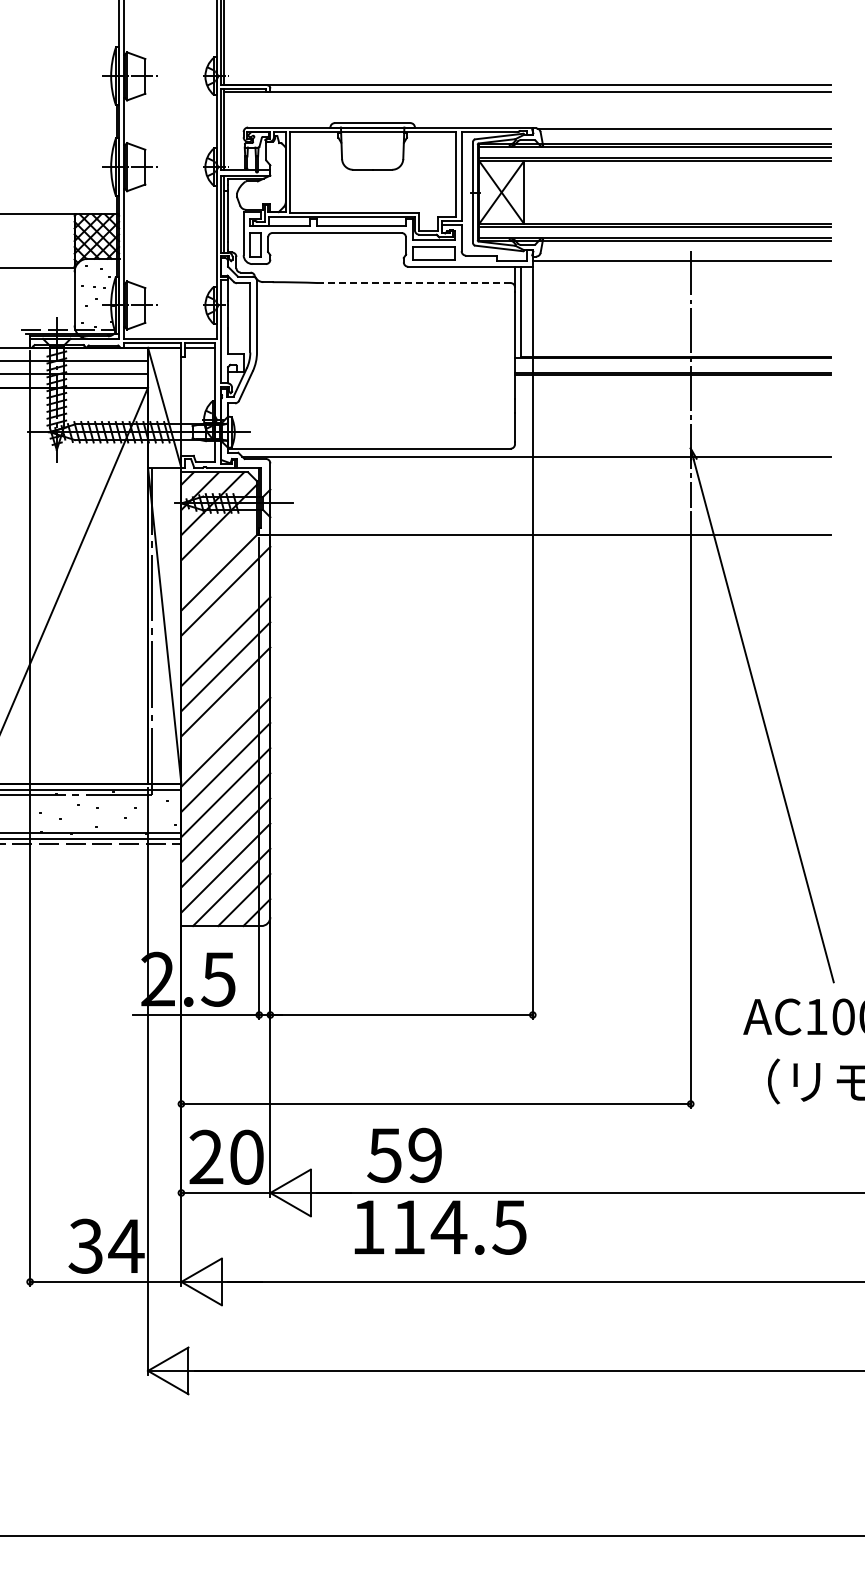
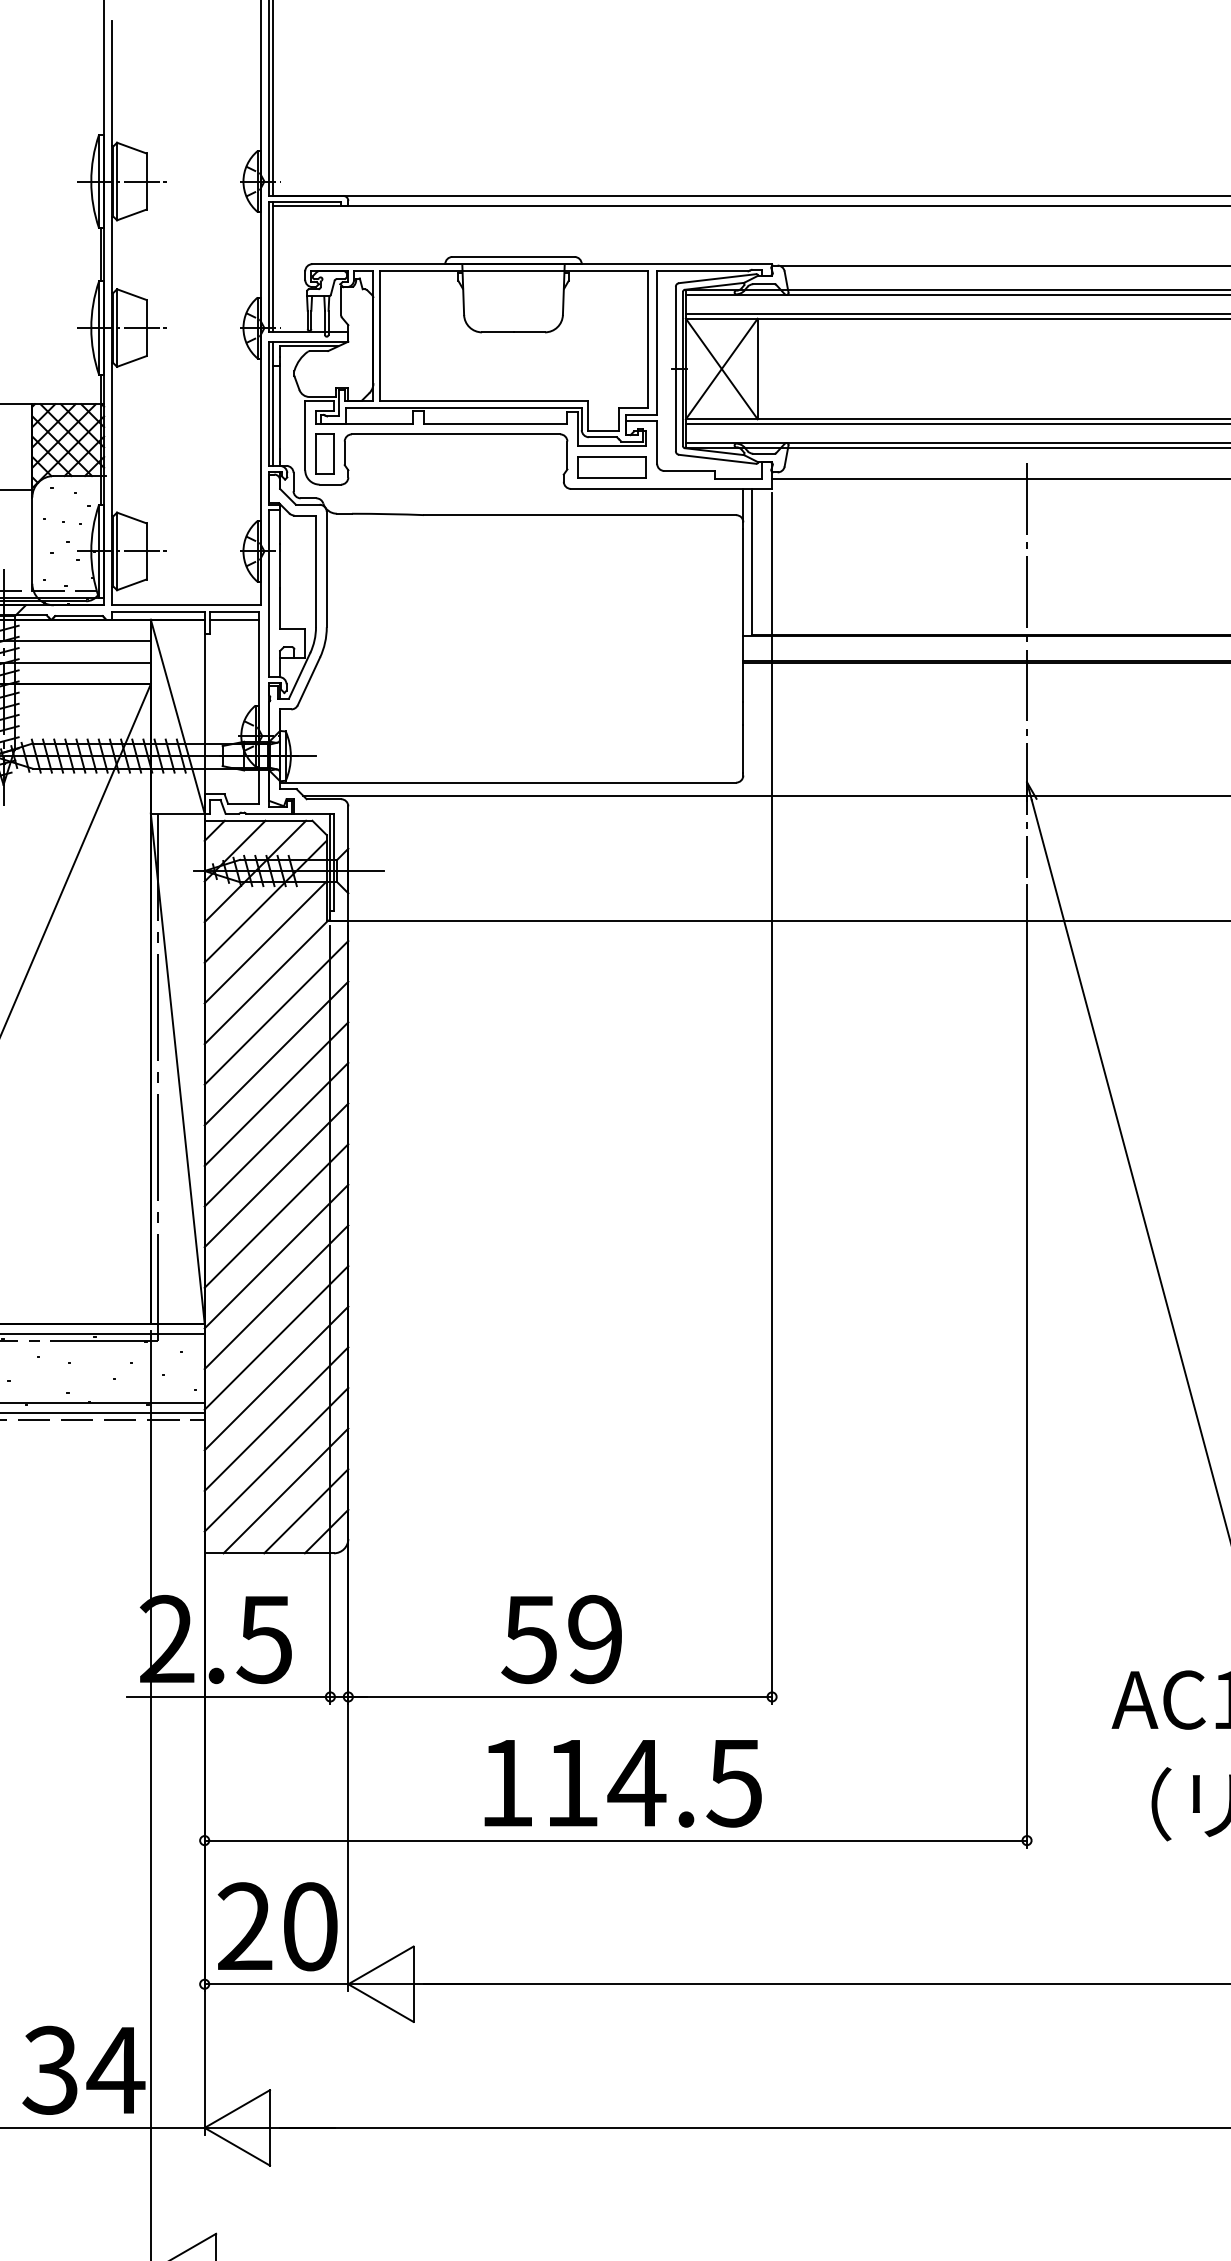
line: (413, 283) -> (579, 515), dashed -> solid
line: (219, 547) -> (266, 942), added
line: (225, 616) -> (275, 1053), added
line: (225, 716) -> (275, 1214), added
text: (404, 1154) -> (561, 1637), moved
text: (440, 1227) -> (623, 1783), moved

